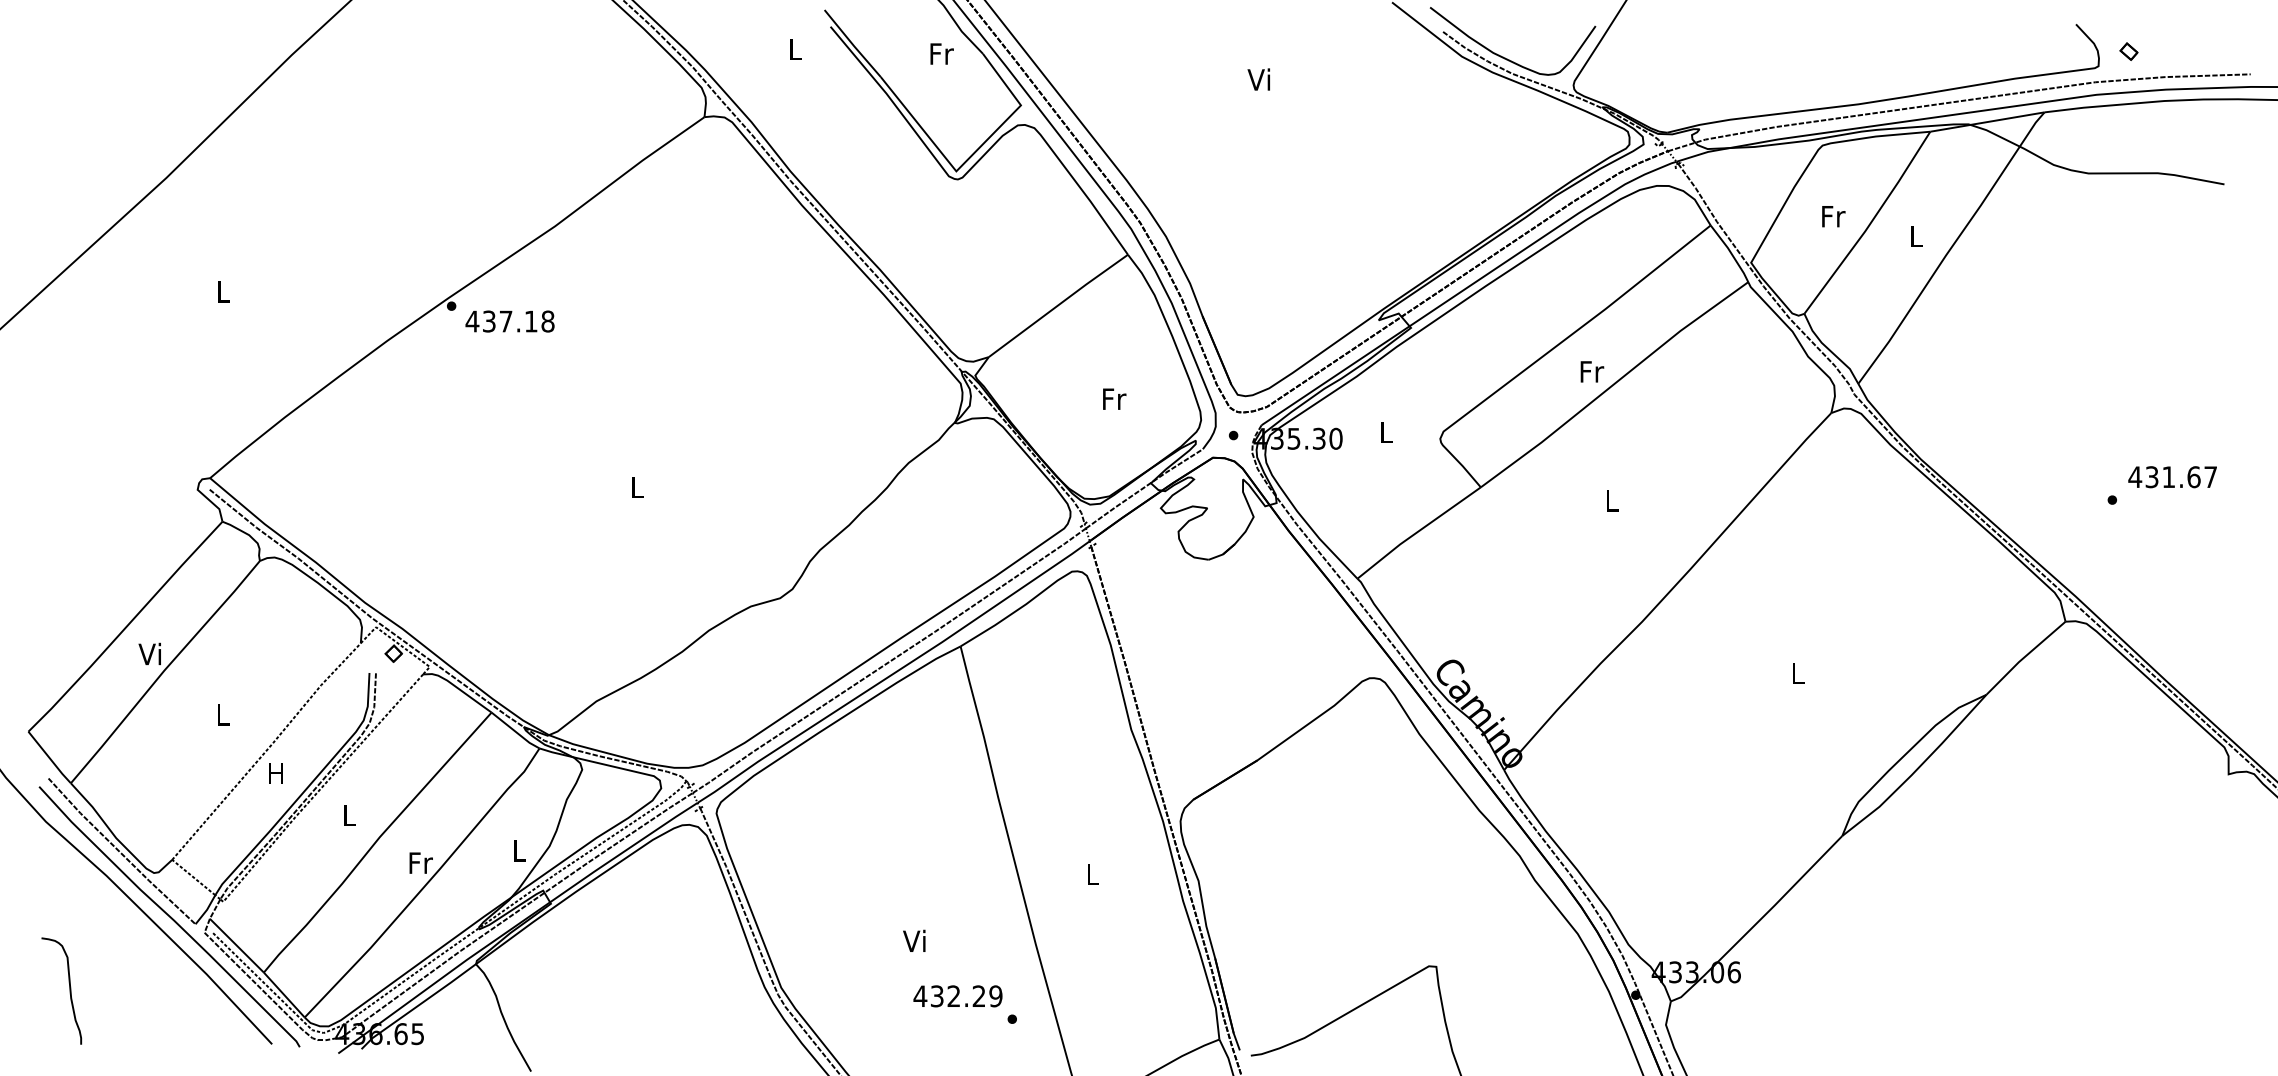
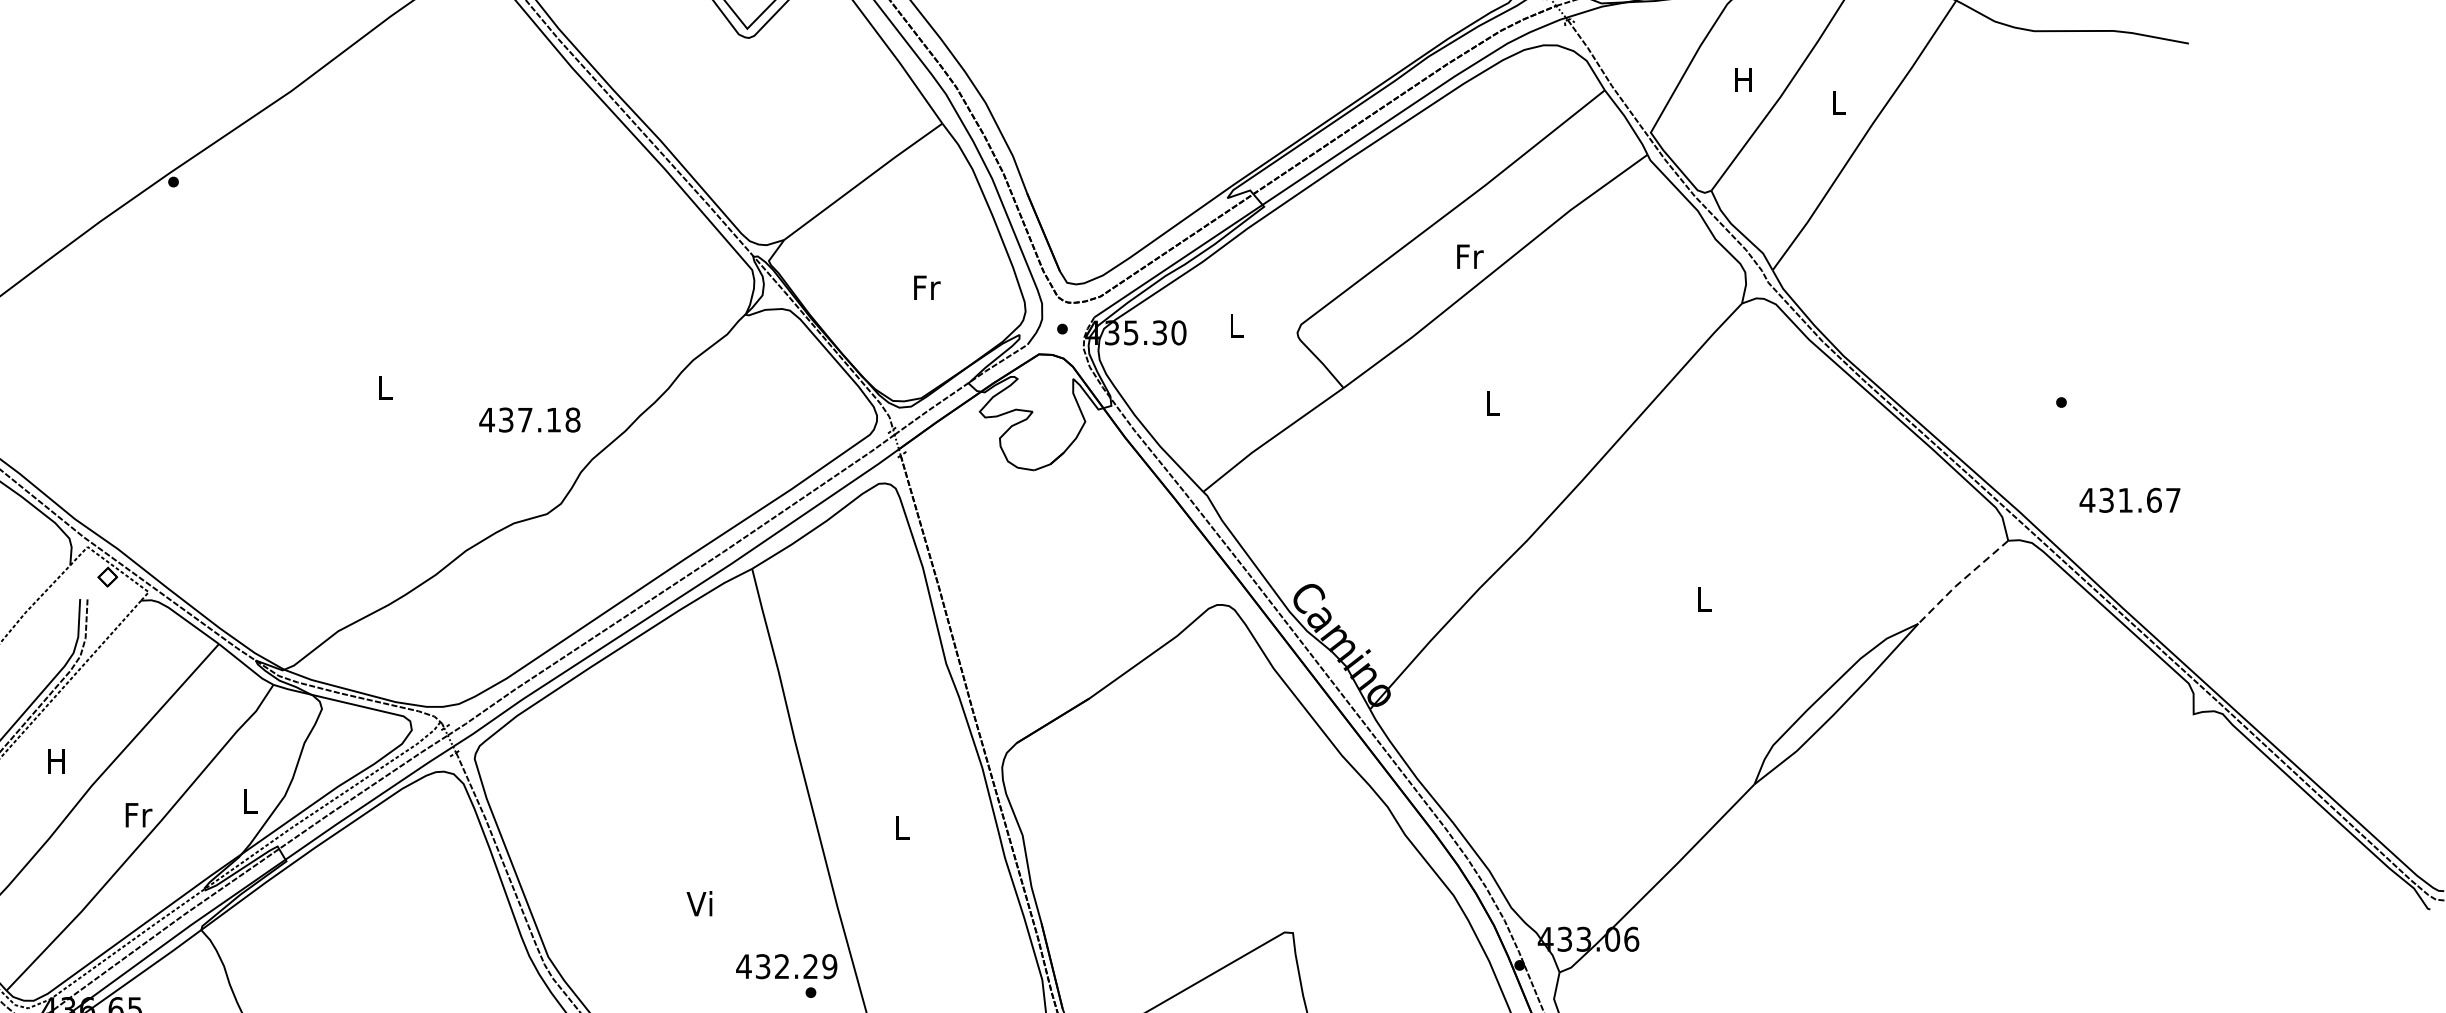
text: (1833, 216) -> (1744, 80), Fr -> H
text: (509, 321) -> (529, 420), moved
text: (2172, 477) -> (2129, 500), moved
line: (2024, 657) -> (1961, 581), solid -> dashed
text: (348, 815) -> (56, 761), L -> H
text: (957, 996) -> (786, 966), moved

